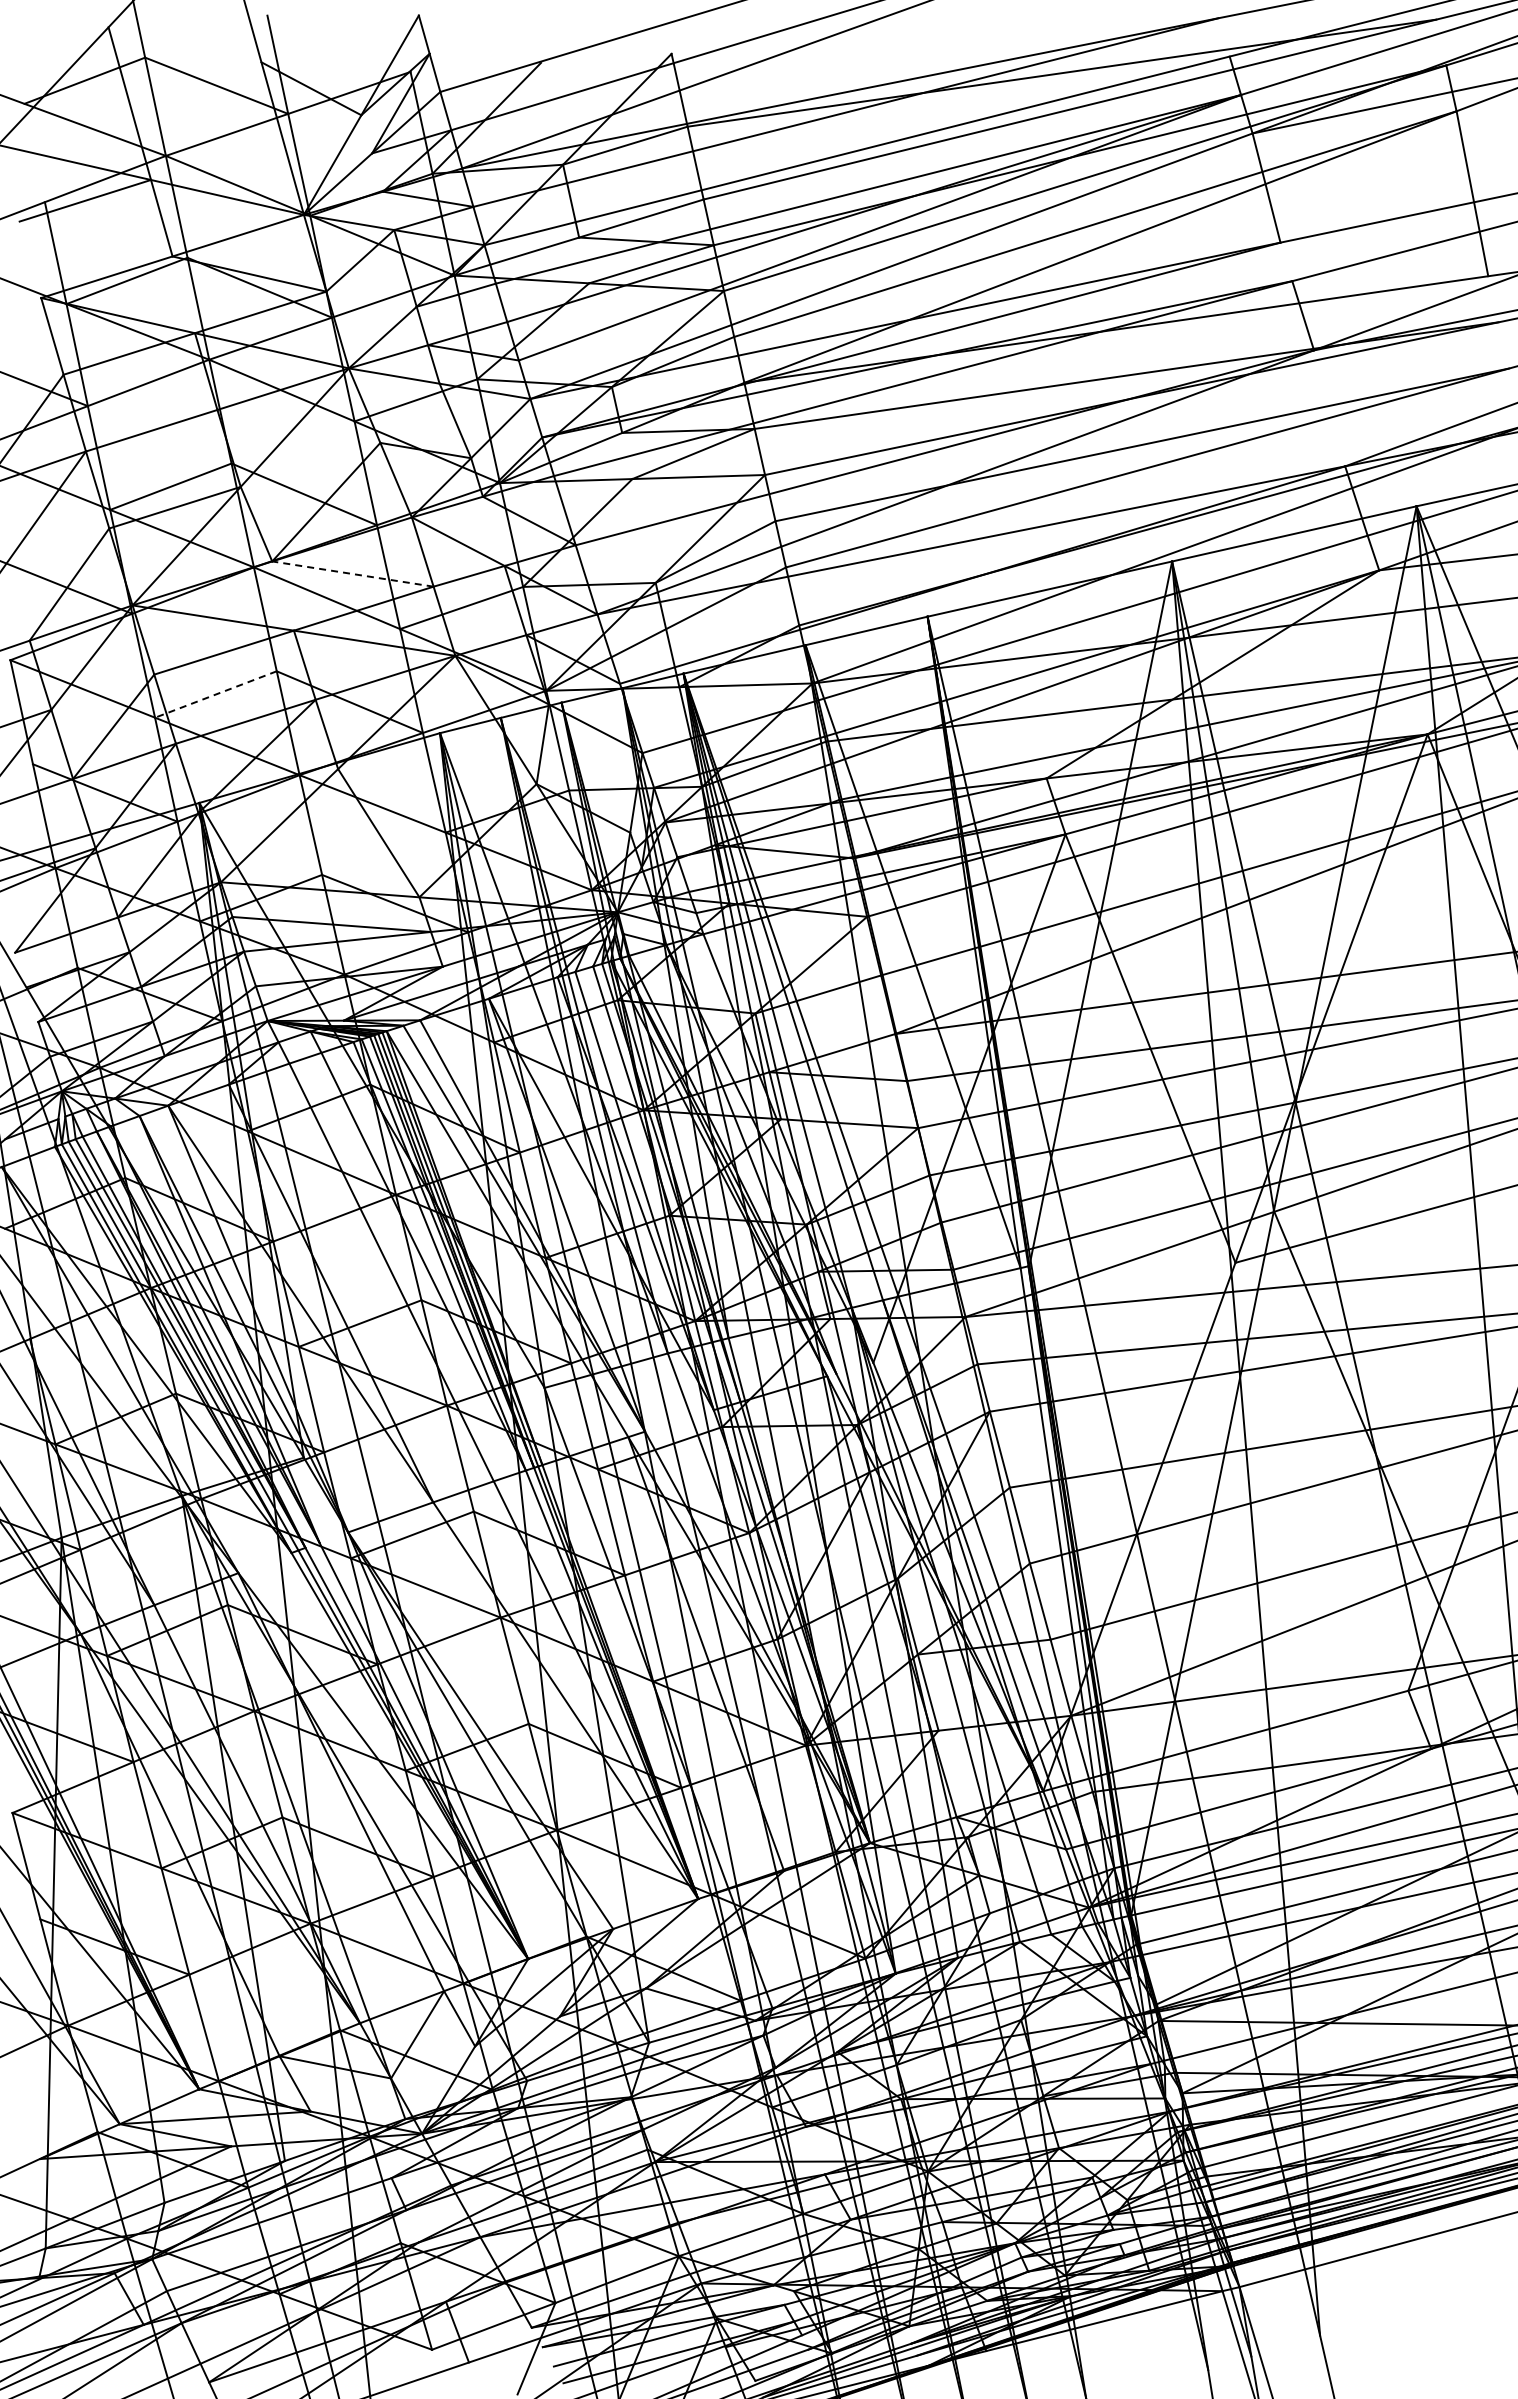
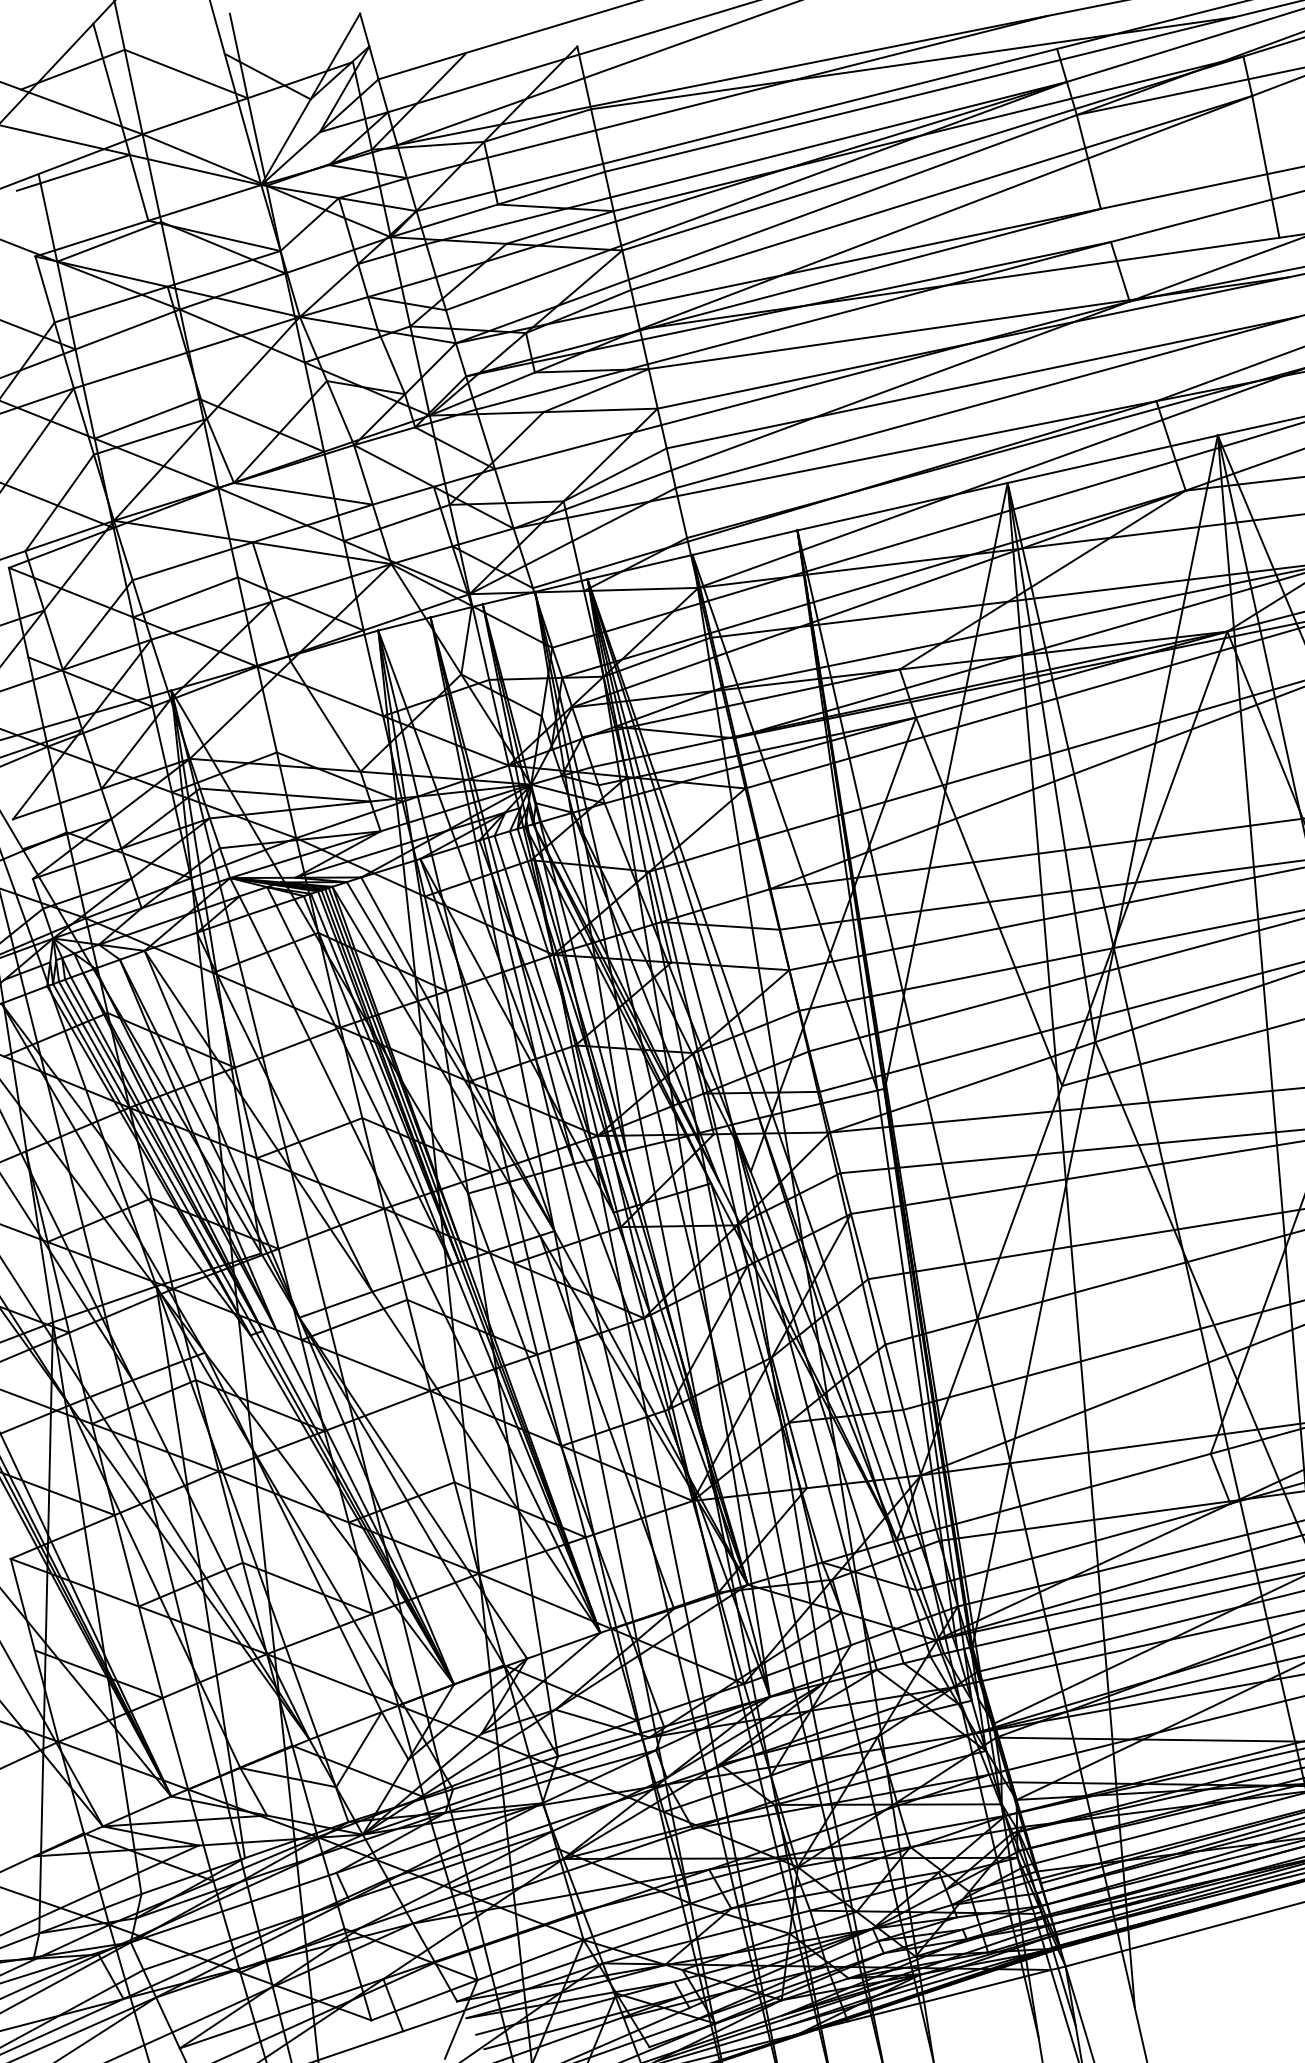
line: (352, 574) -> (303, 494), dashed -> solid
line: (215, 694) -> (185, 597), dashed -> solid

